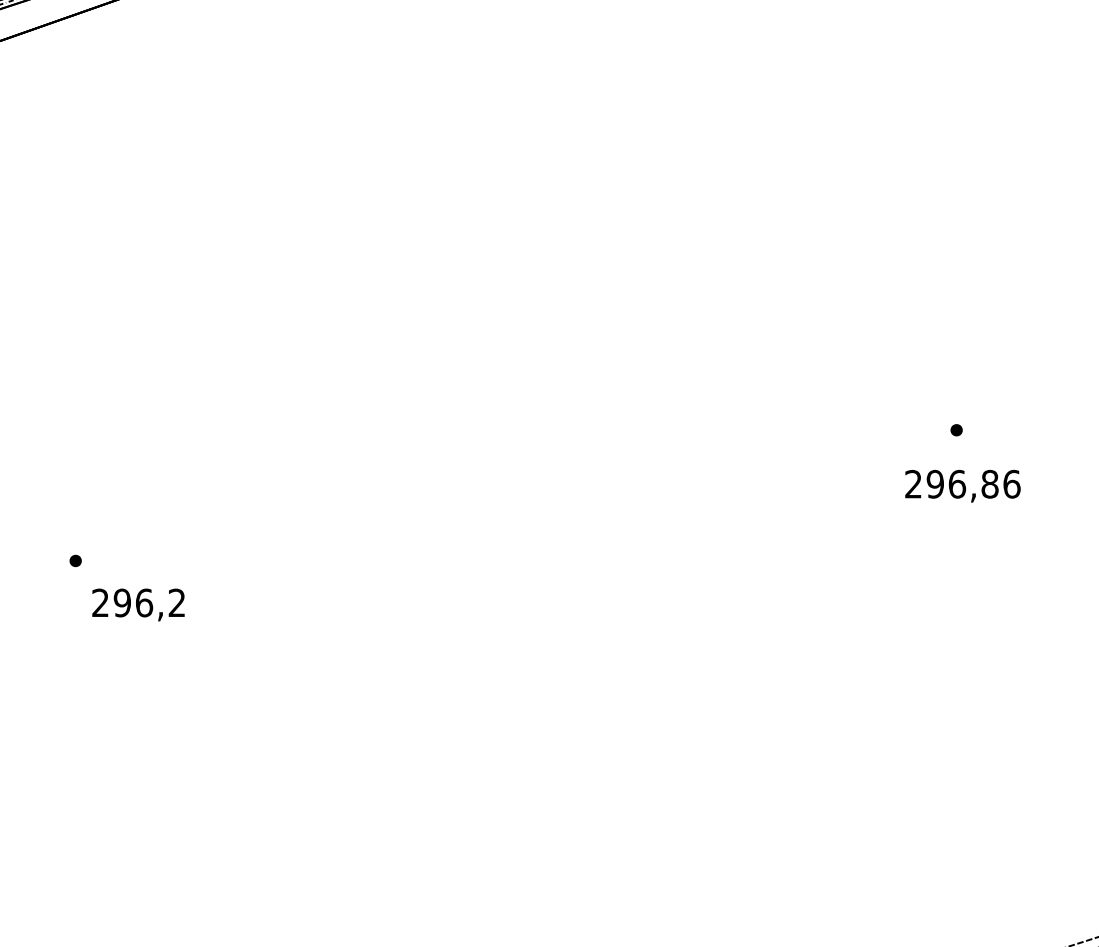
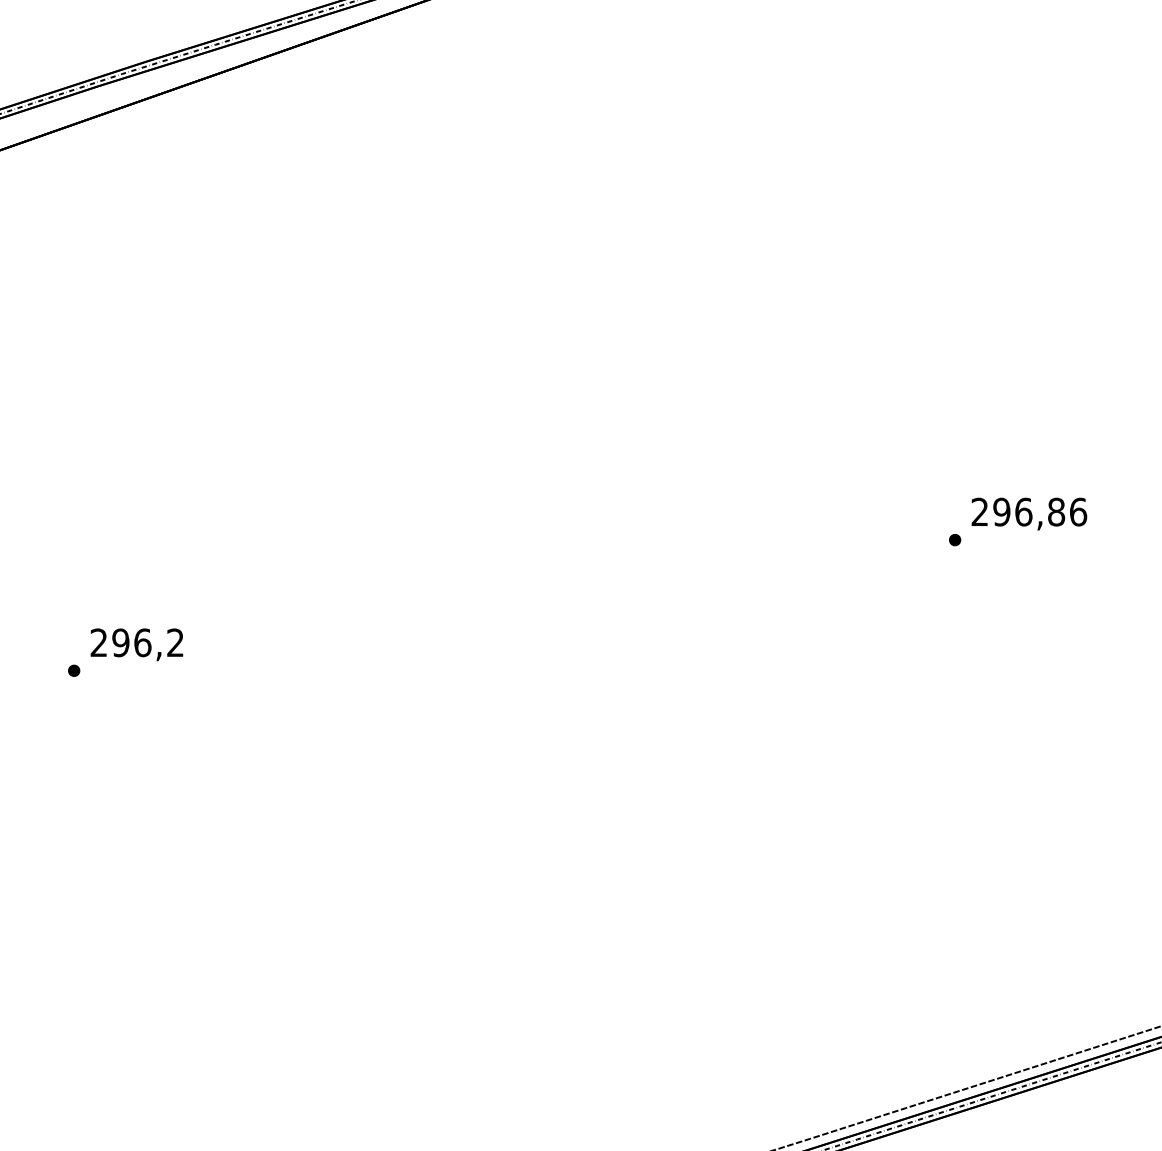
text: (963, 485) -> (1029, 513), moved
text: (138, 604) -> (136, 644), moved

